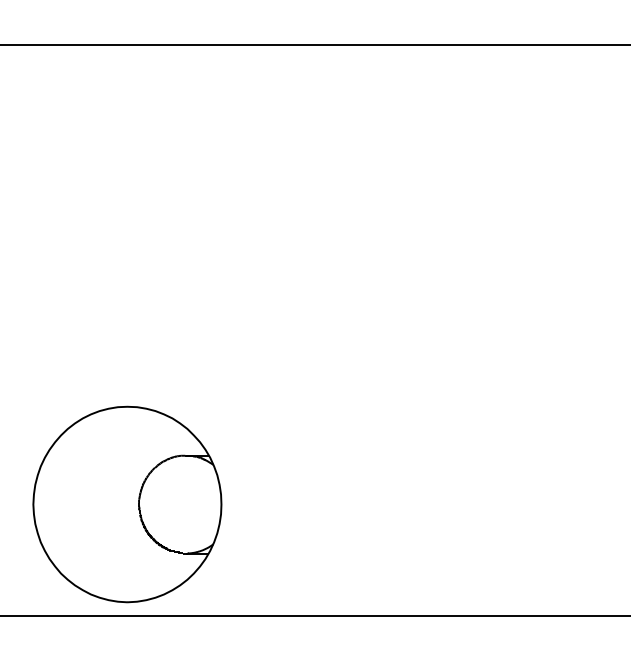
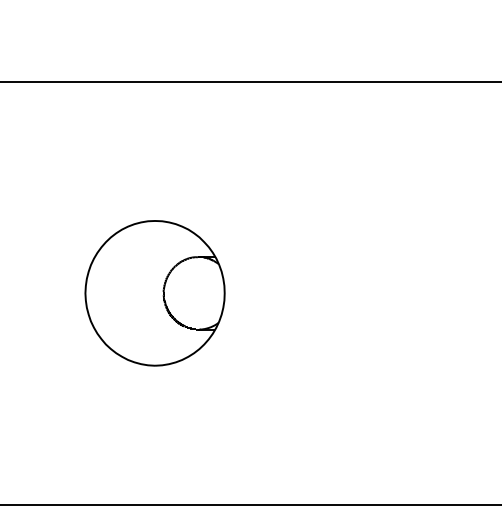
part: (126, 504) -> (154, 293), moved

